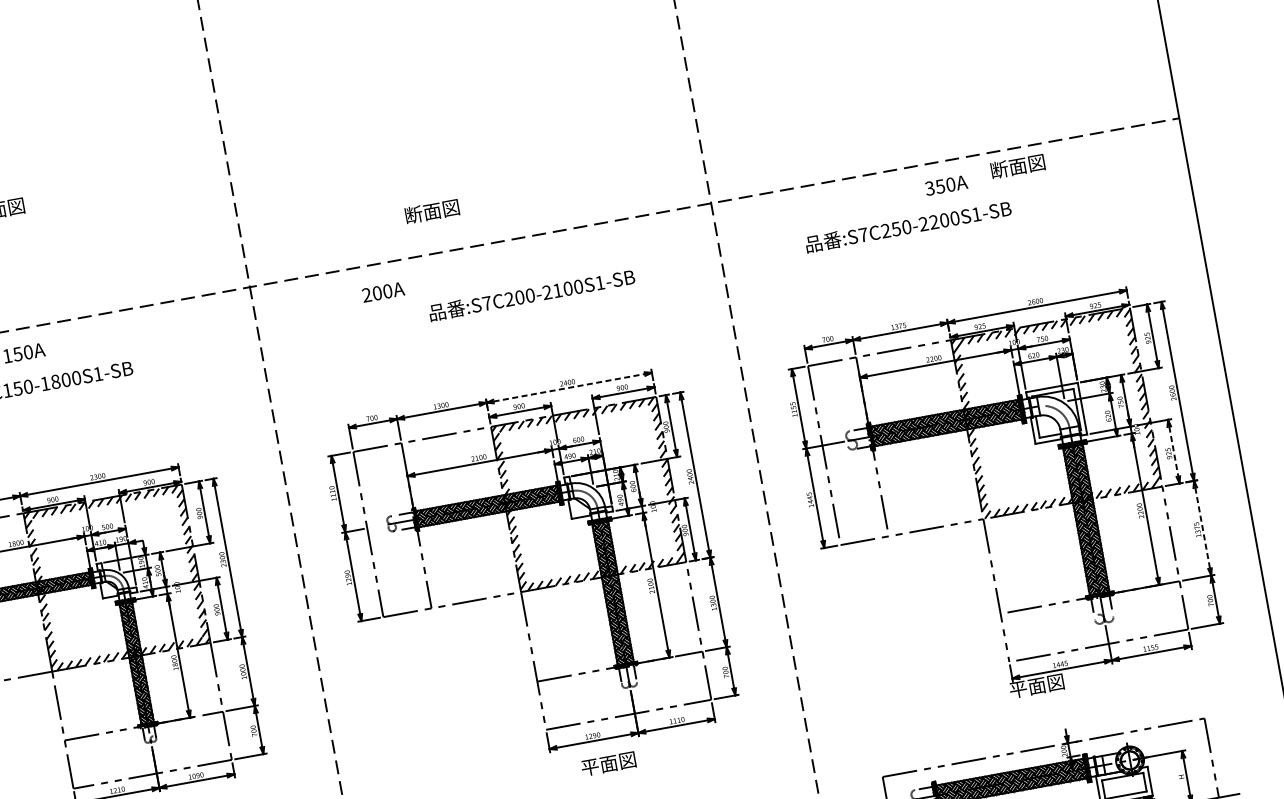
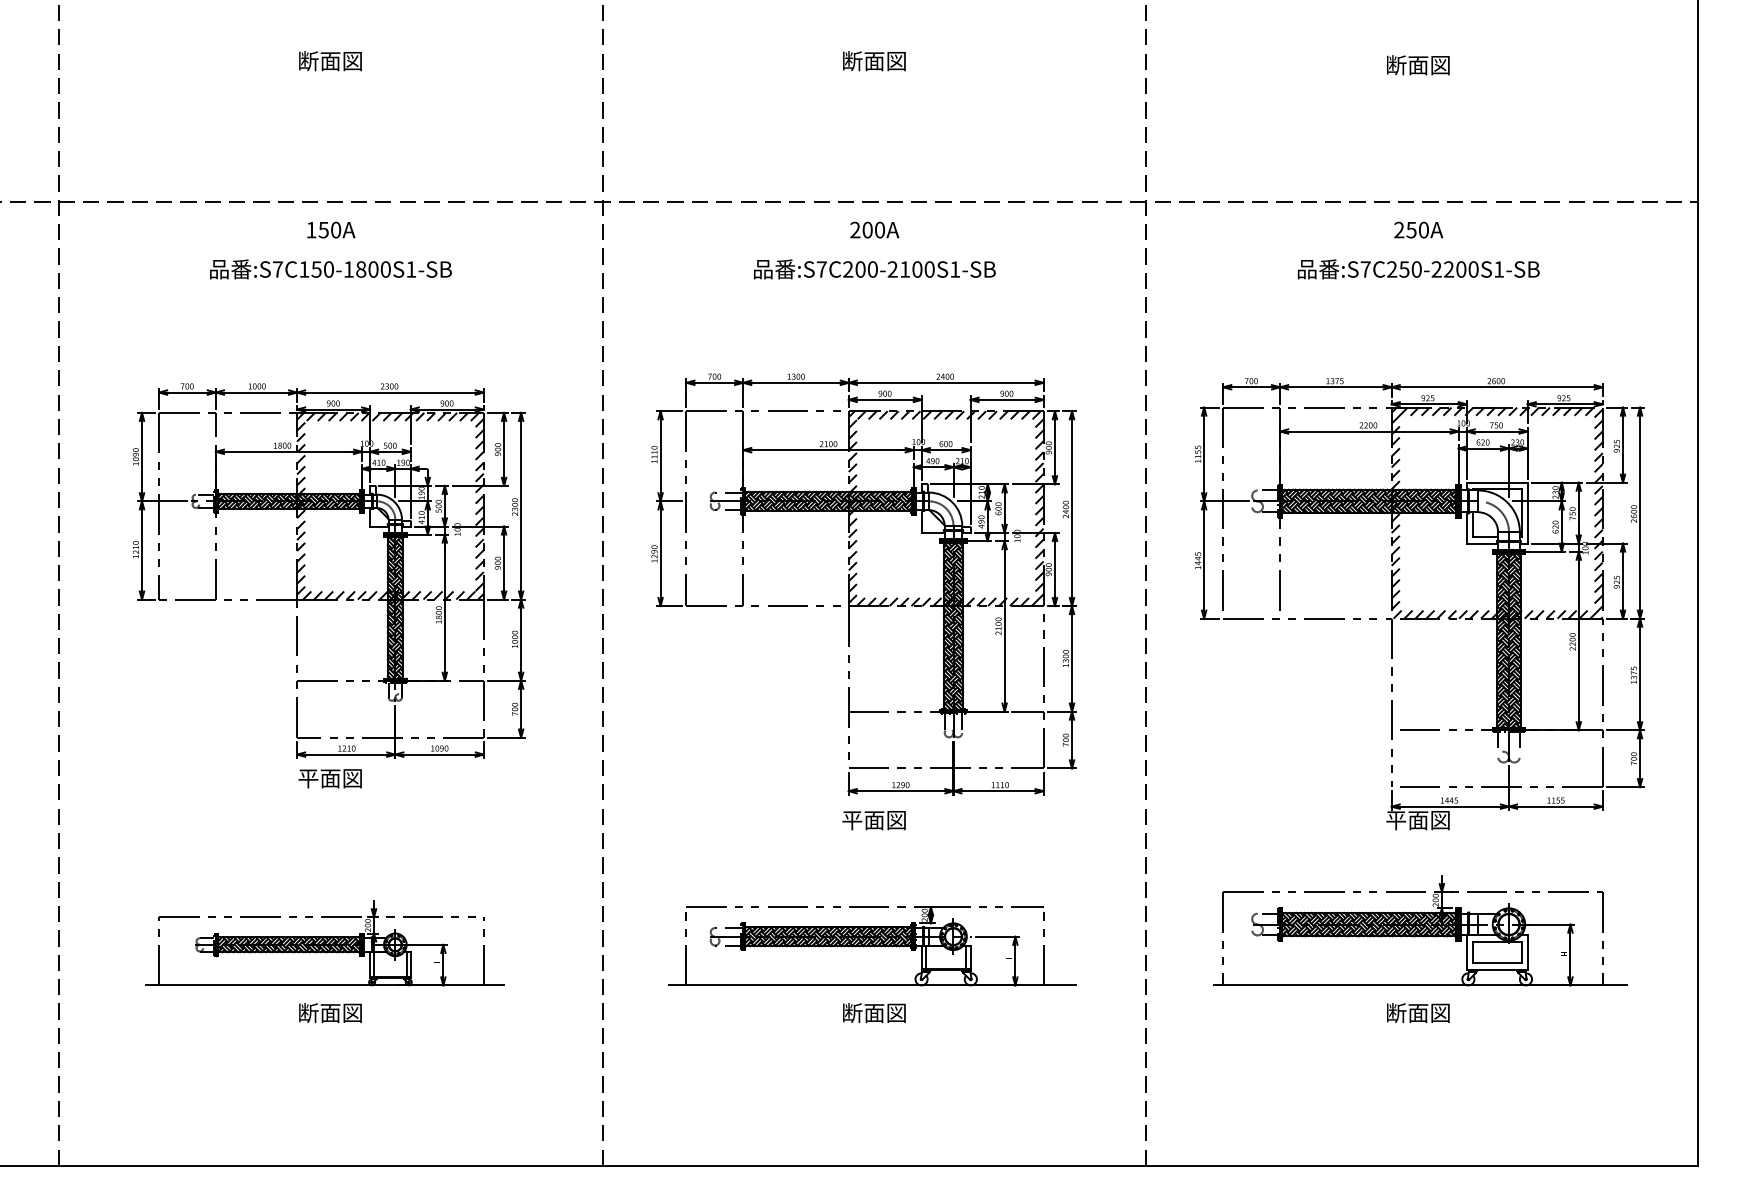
text: (1018, 166) -> (1418, 65), moved
text: (930, 188) -> (1399, 230), 350A -> 250A
text: (432, 211) -> (874, 61), moved
text: (908, 226) -> (1418, 269), moved
text: (383, 291) -> (874, 229), moved
text: (531, 295) -> (874, 269), moved
line: (569, 387) -> (946, 382), dashed -> solid
line: (1174, 451) -> (1623, 581), dashed -> solid
line: (1203, 528) -> (1640, 674), dashed -> solid
text: (608, 764) -> (873, 820), moved

